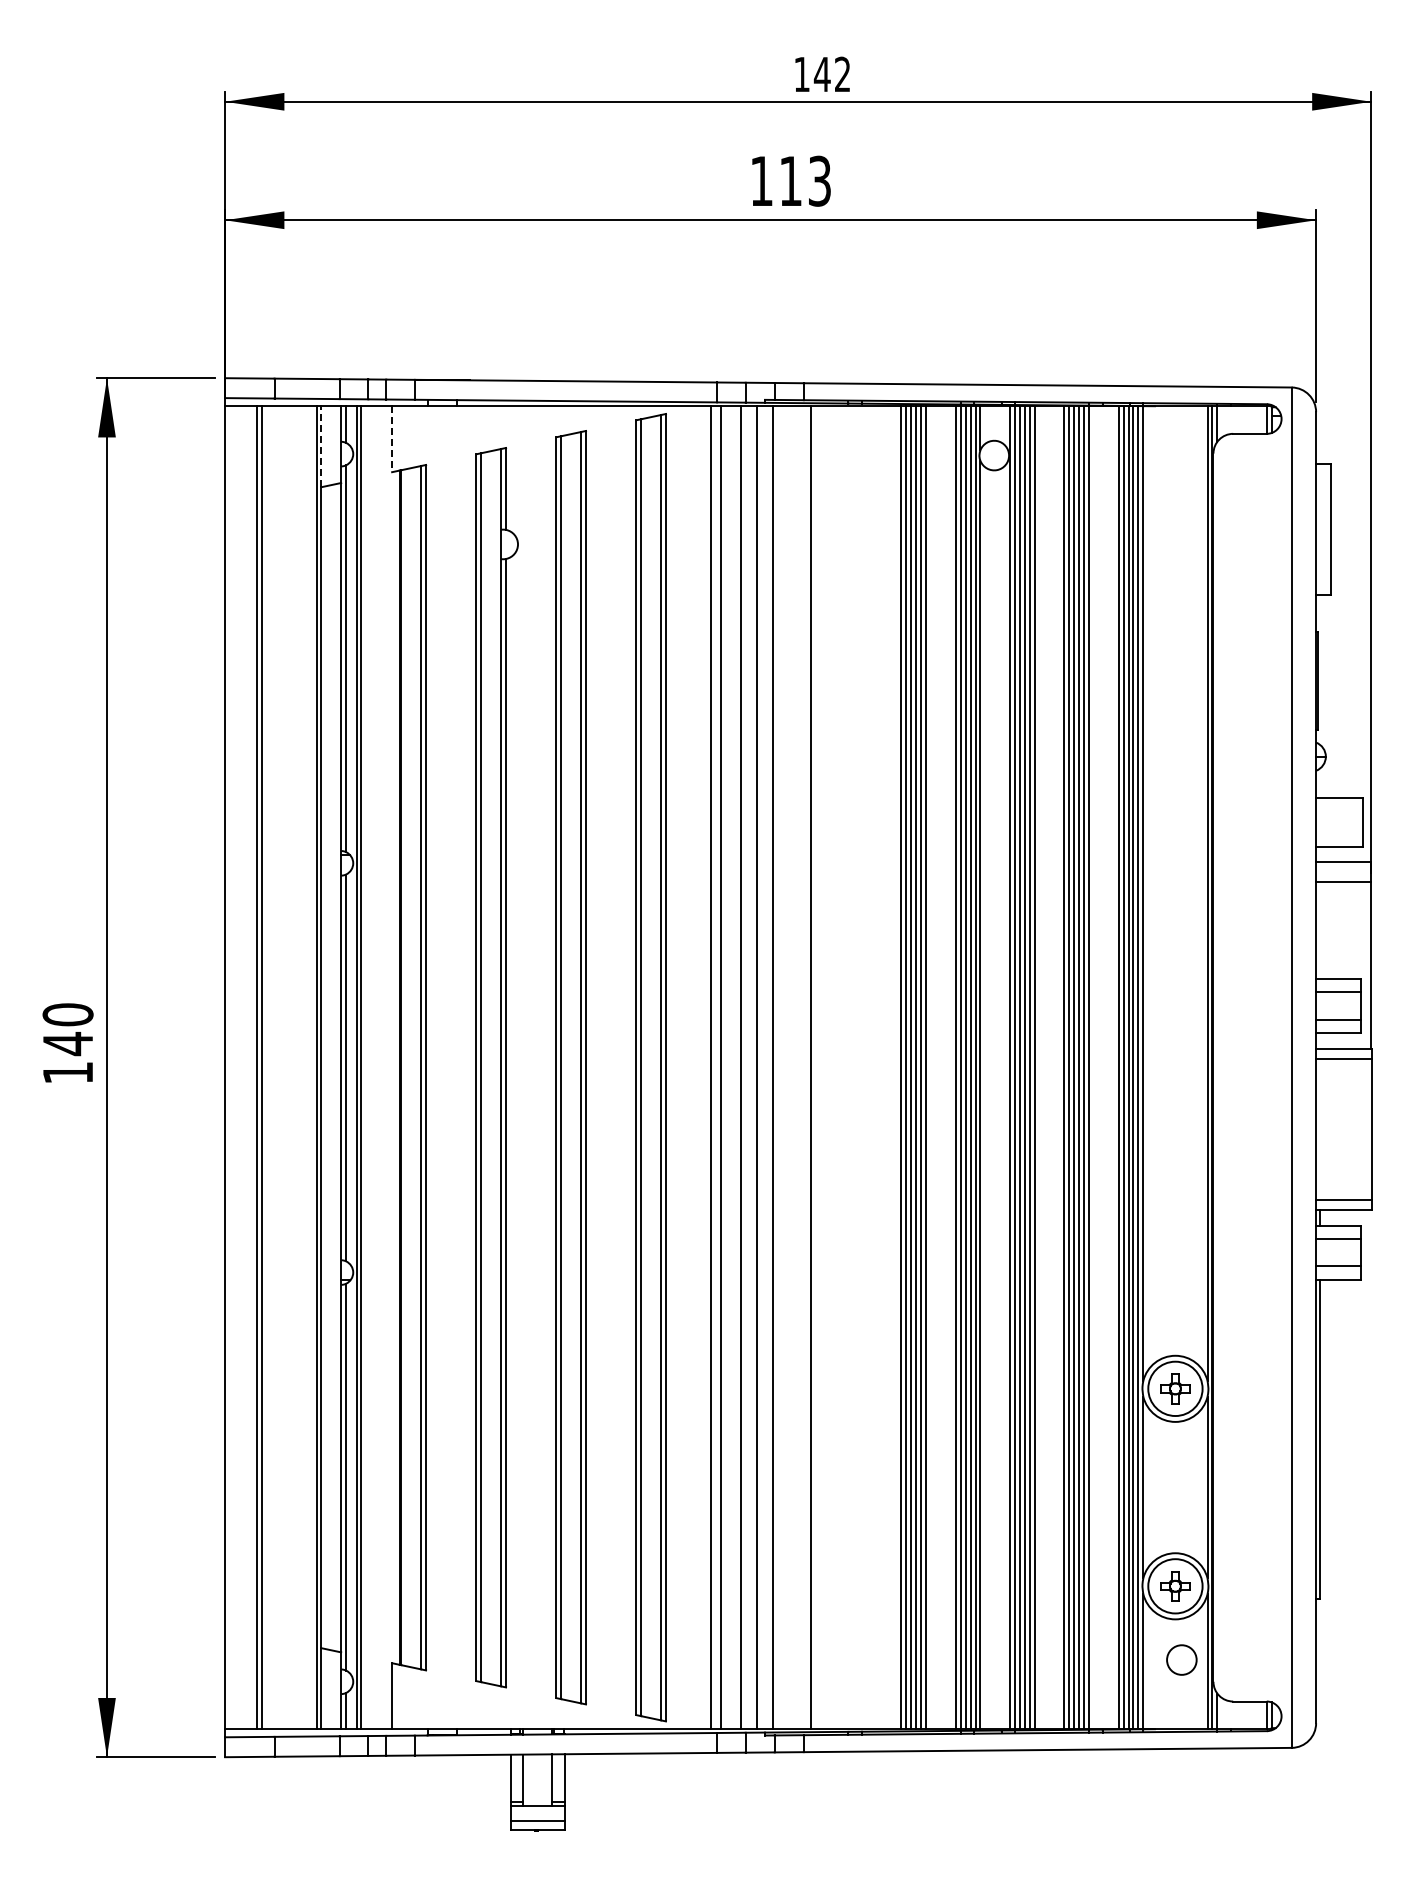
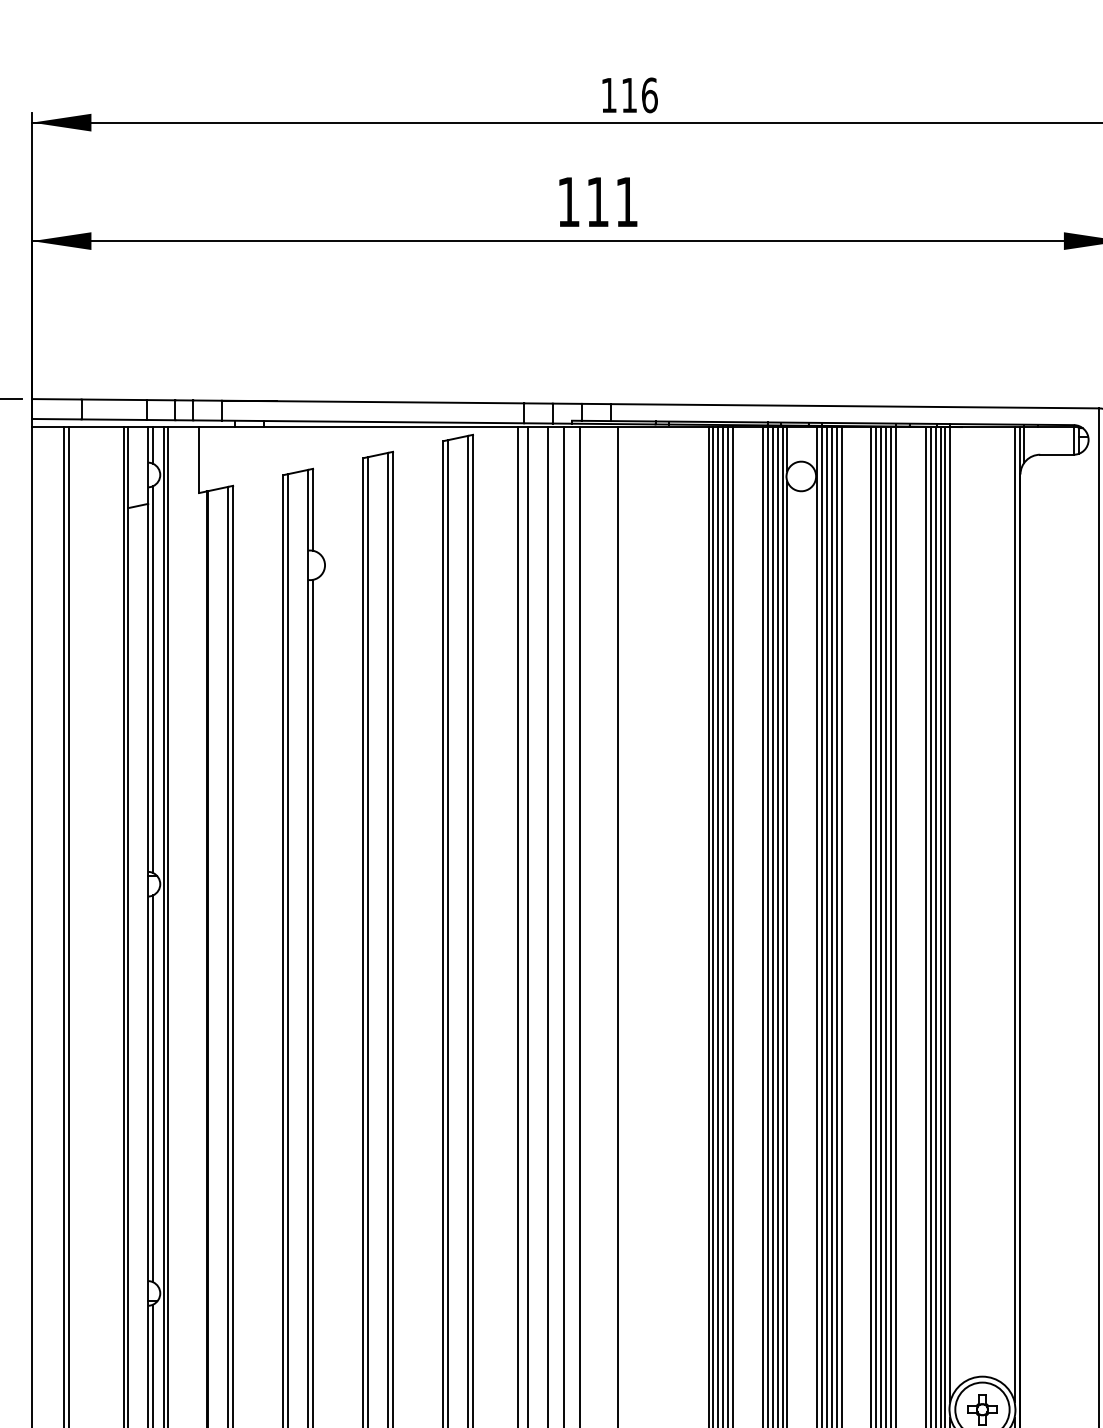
text: (831, 74) -> (638, 95), 142 -> 116
text: (819, 180) -> (626, 201), 113 -> 111
line: (392, 439) -> (199, 460), dashed -> solid
line: (321, 446) -> (128, 467), dashed -> solid

